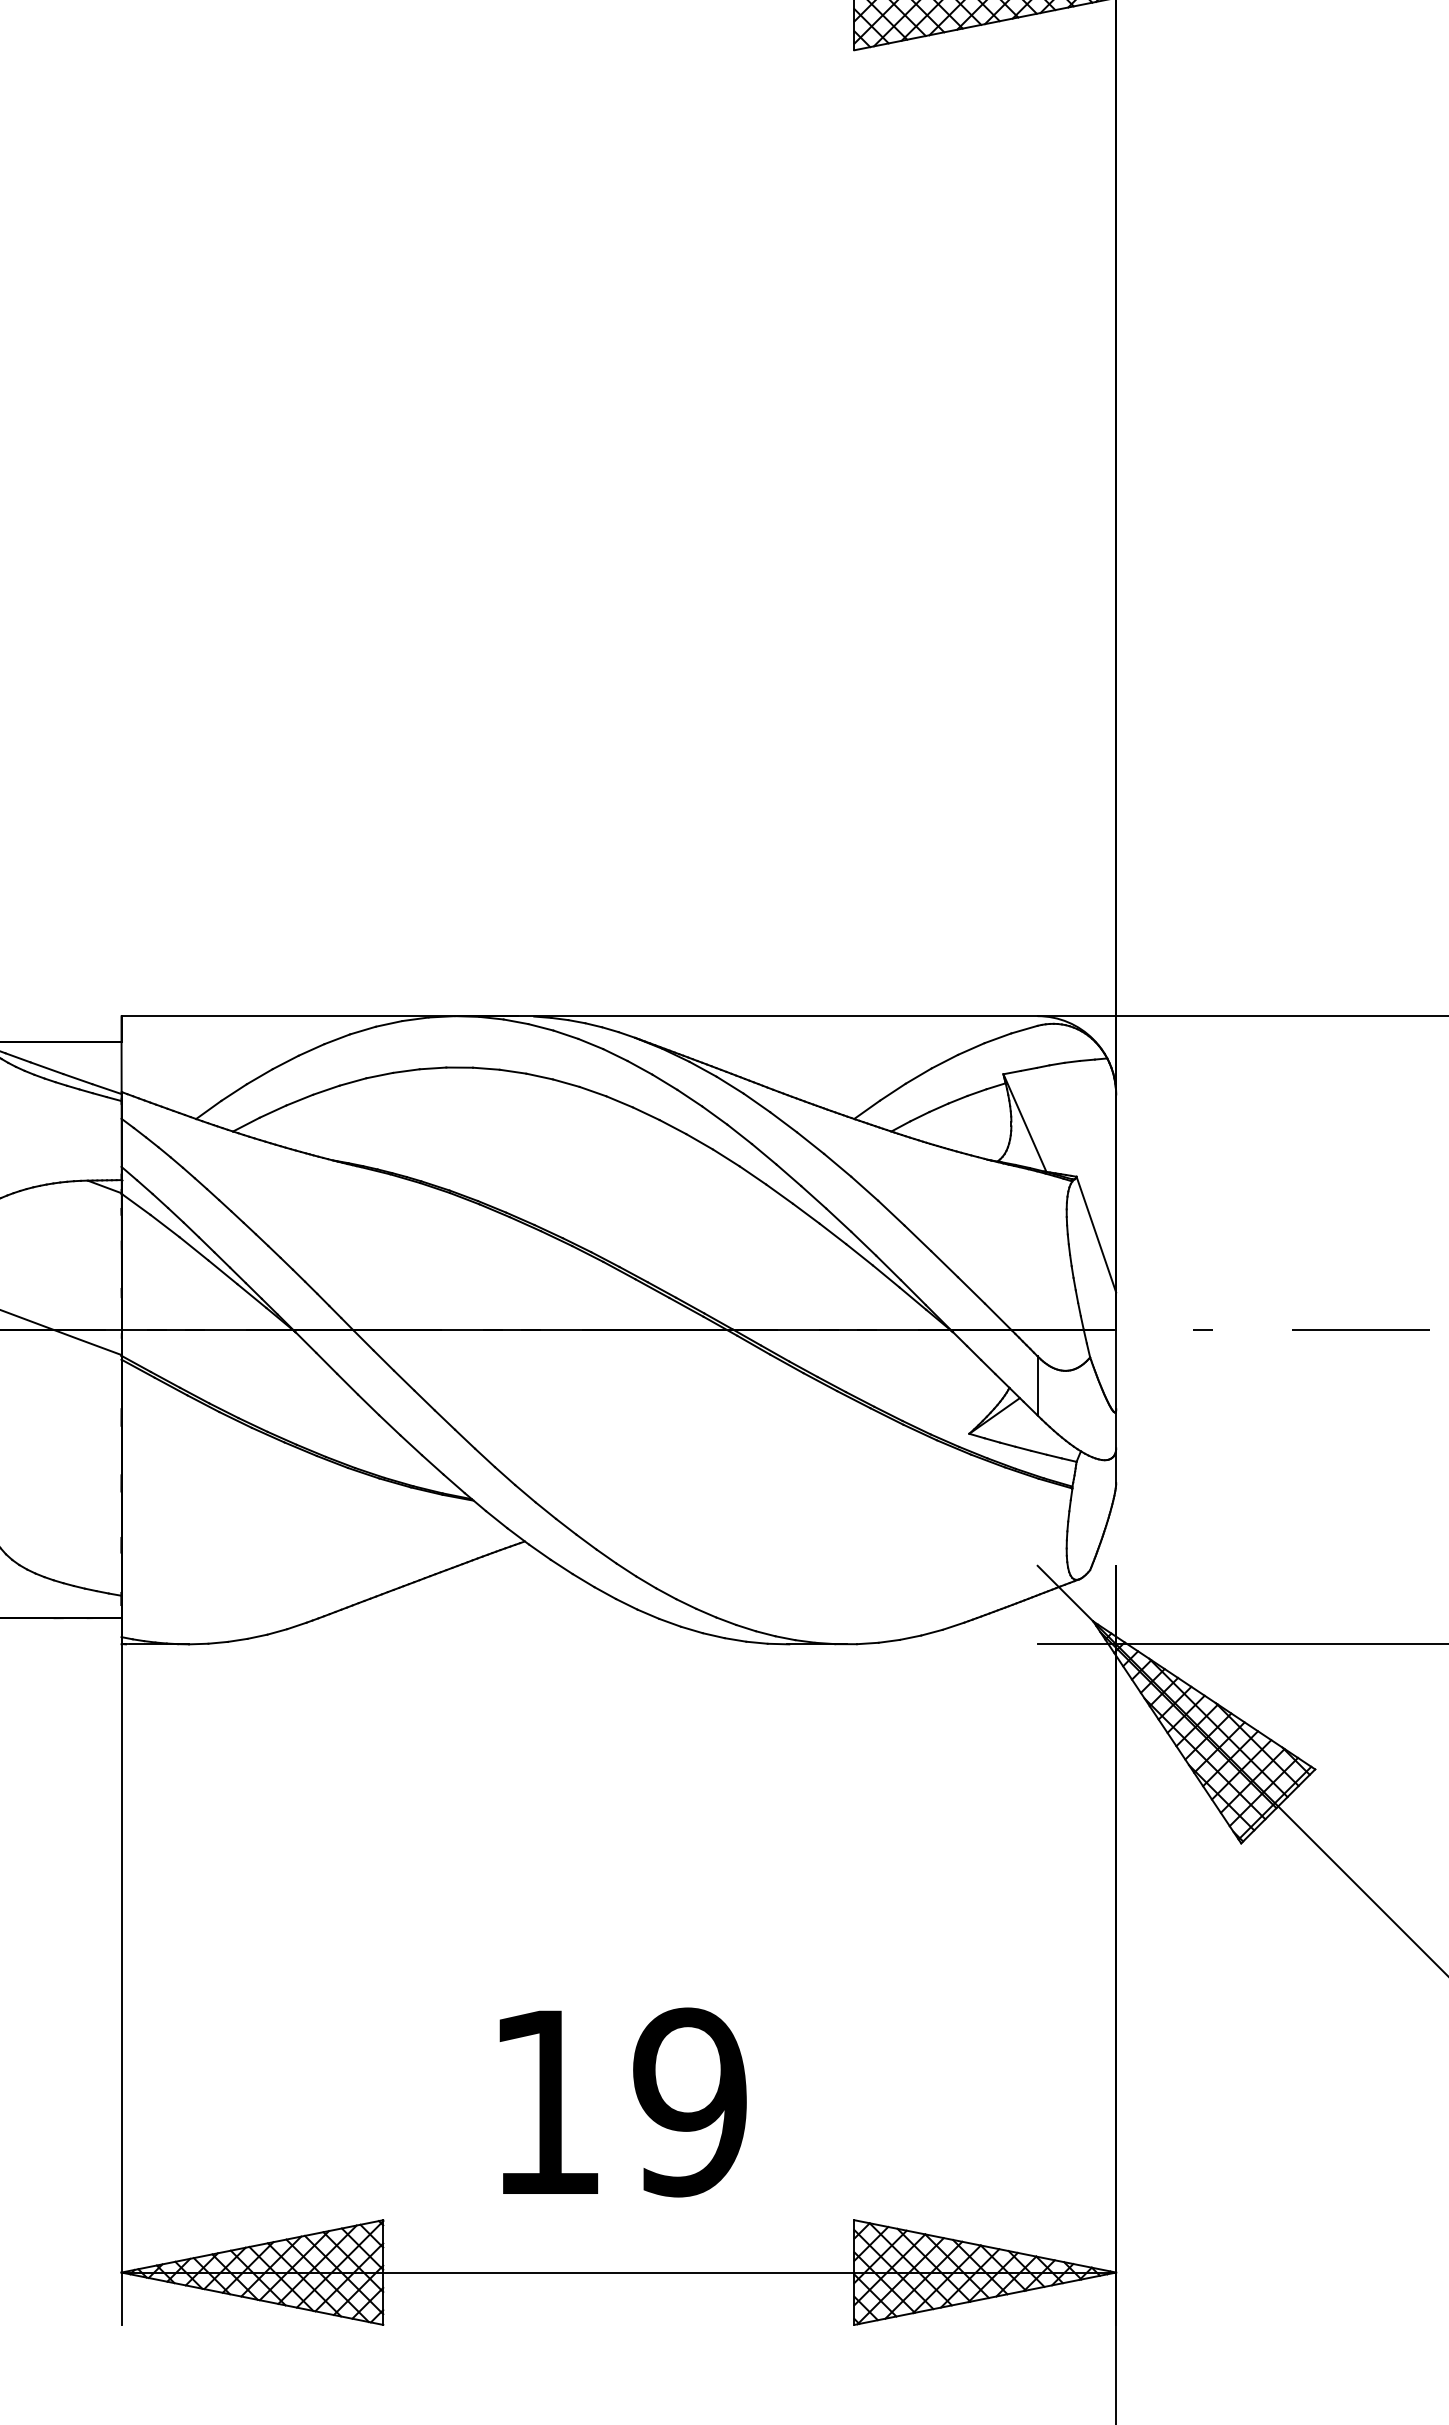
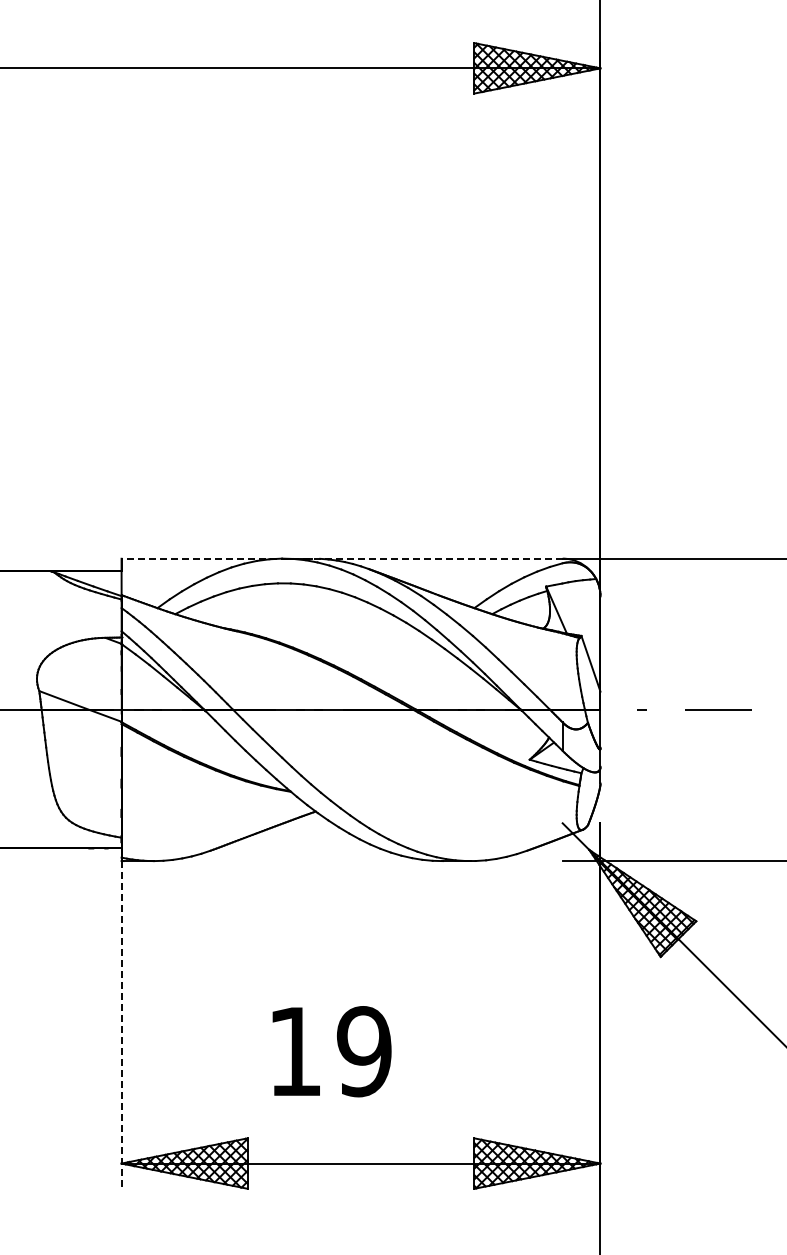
line: (580, 1015) -> (342, 558), solid -> dashed
line: (121, 1983) -> (121, 1024), solid -> dashed
text: (621, 2102) -> (331, 1051), moved

